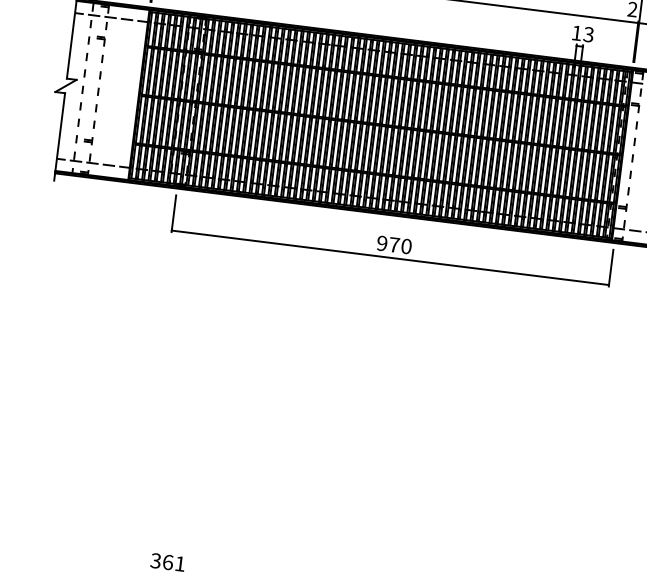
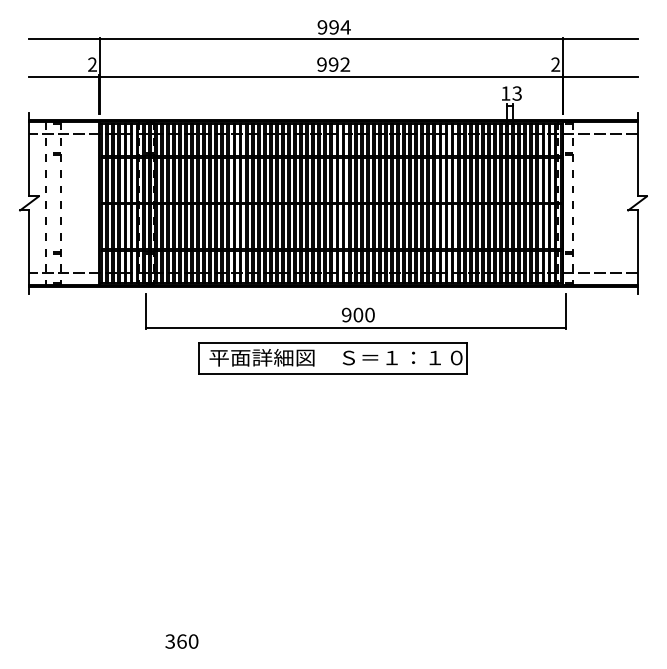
text: (394, 244) -> (358, 314), 970 -> 900
part: (361, 286) -> (332, 358), added
text: (180, 563) -> (193, 641), 361 -> 360

